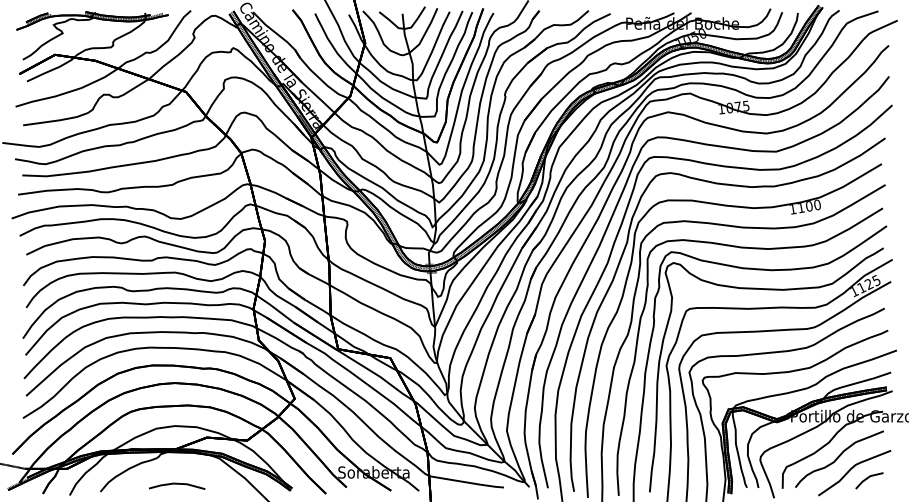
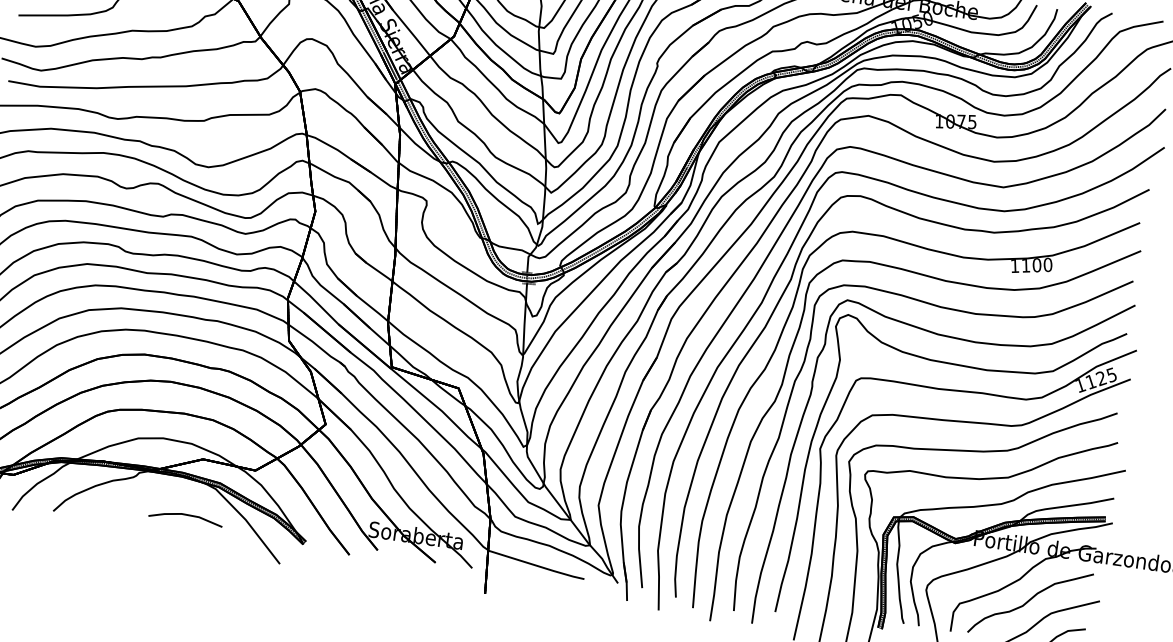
part: (177, 485) -> (186, 517), moved

